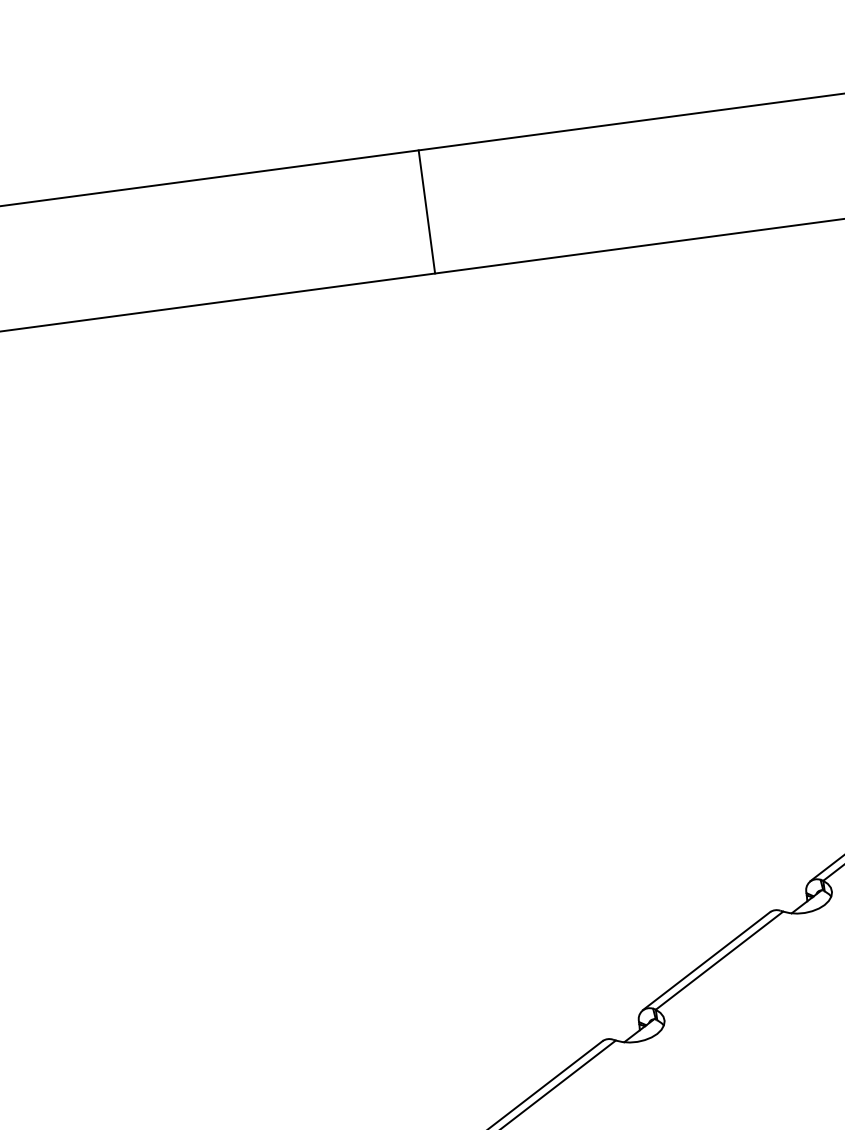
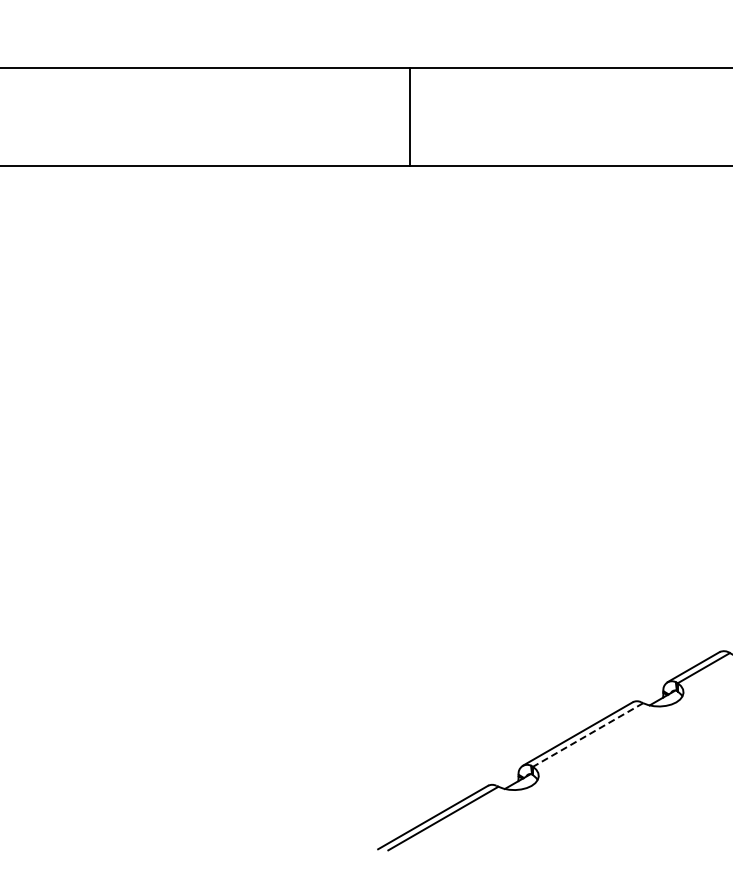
line: (427, 212) -> (410, 117), moved
line: (720, 961) -> (588, 735), solid -> dashed

